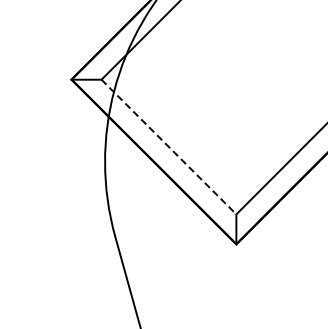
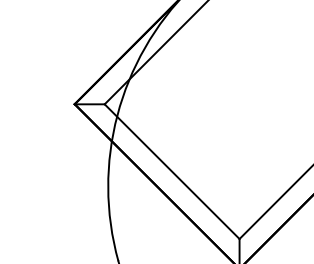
line: (169, 147) -> (172, 172), dashed -> solid

